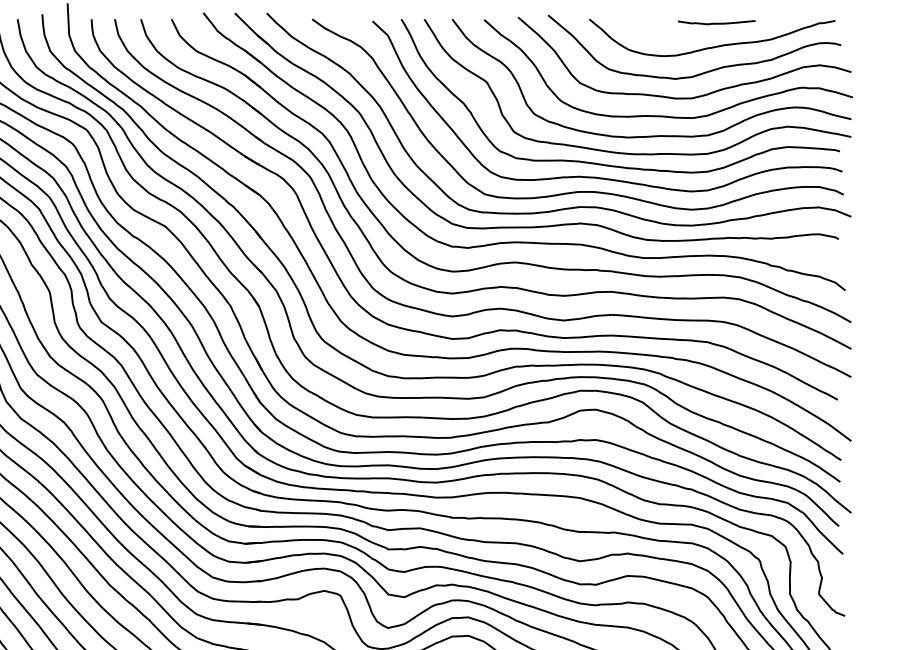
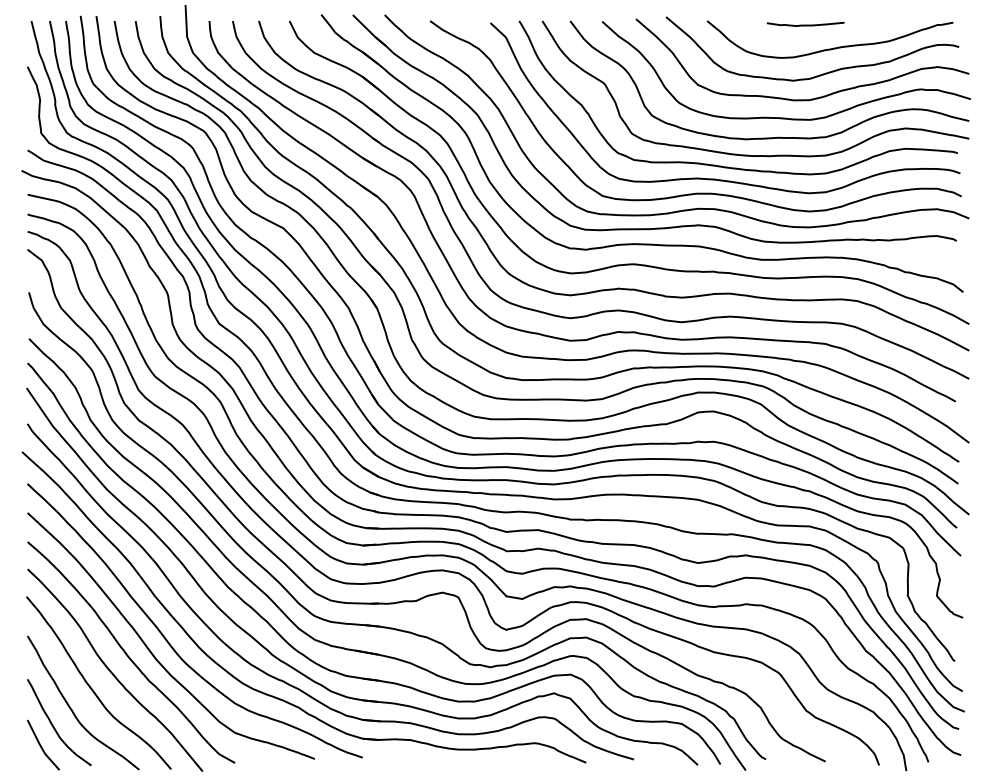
curve: (716, 22) -> (805, 24), moved

